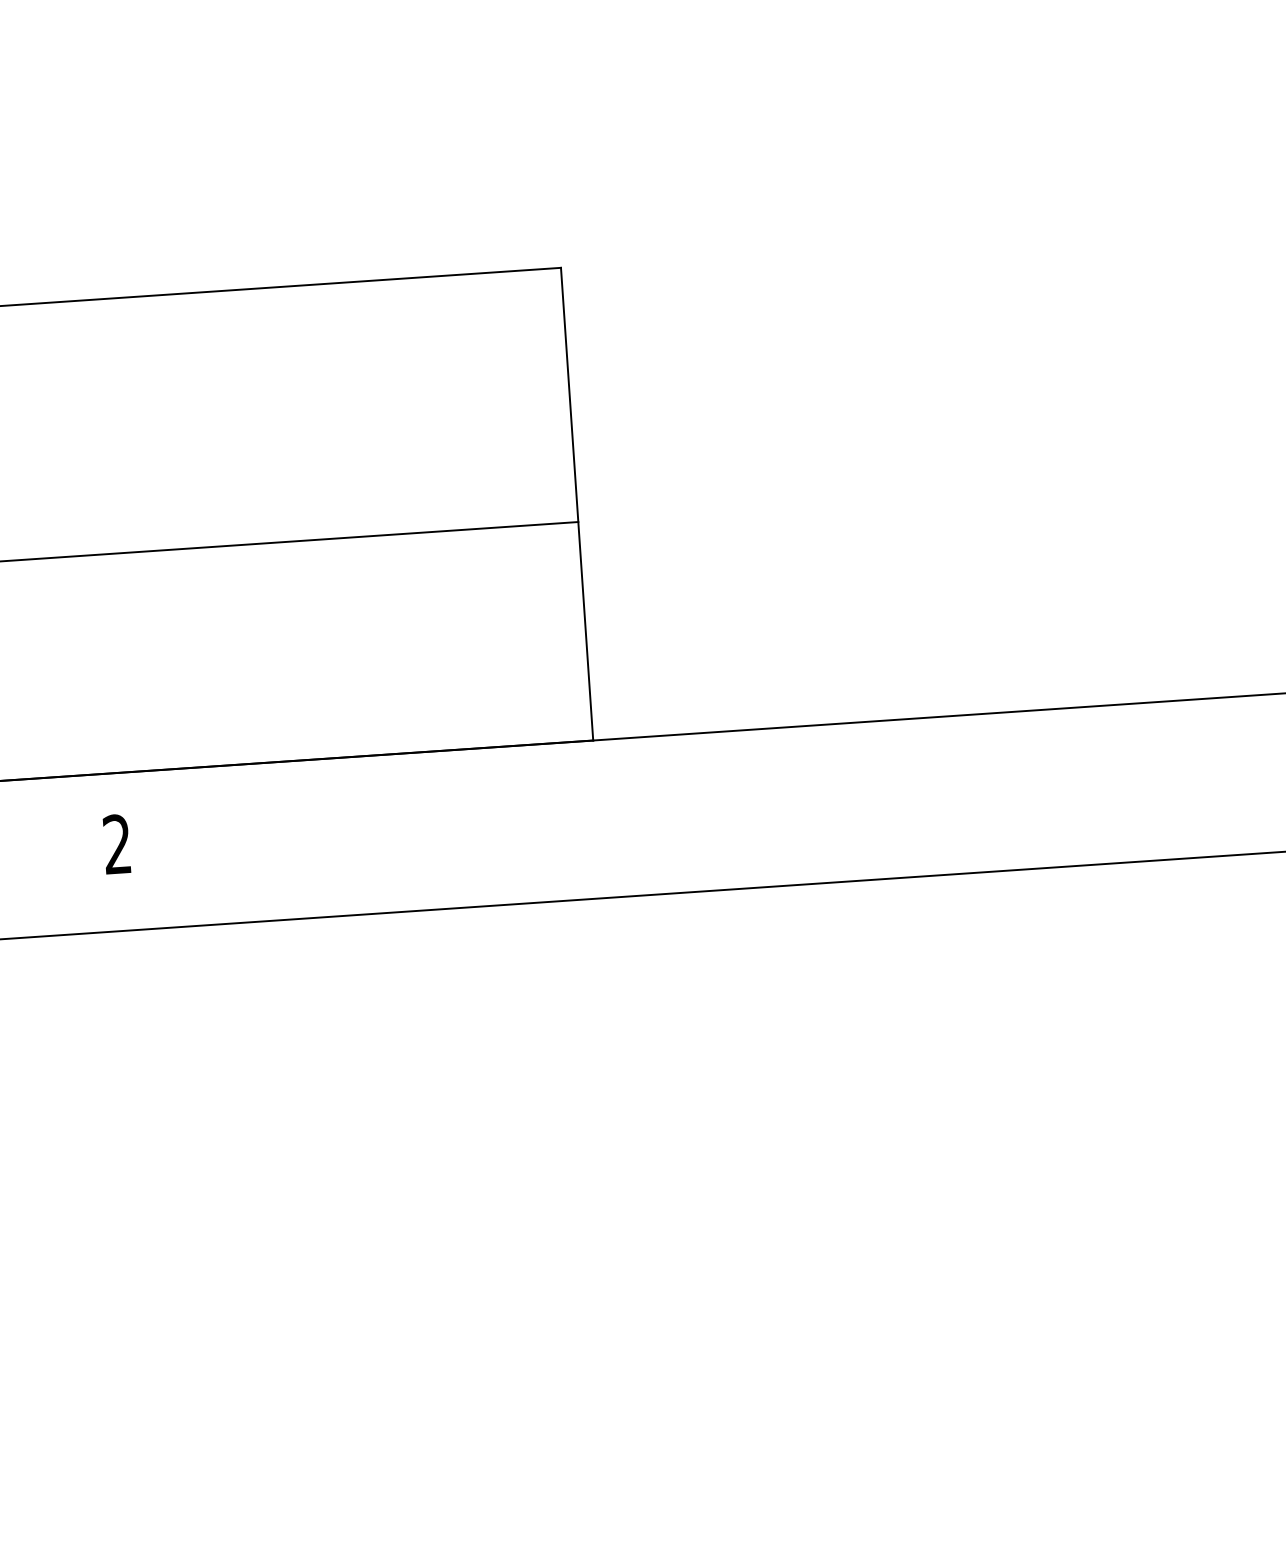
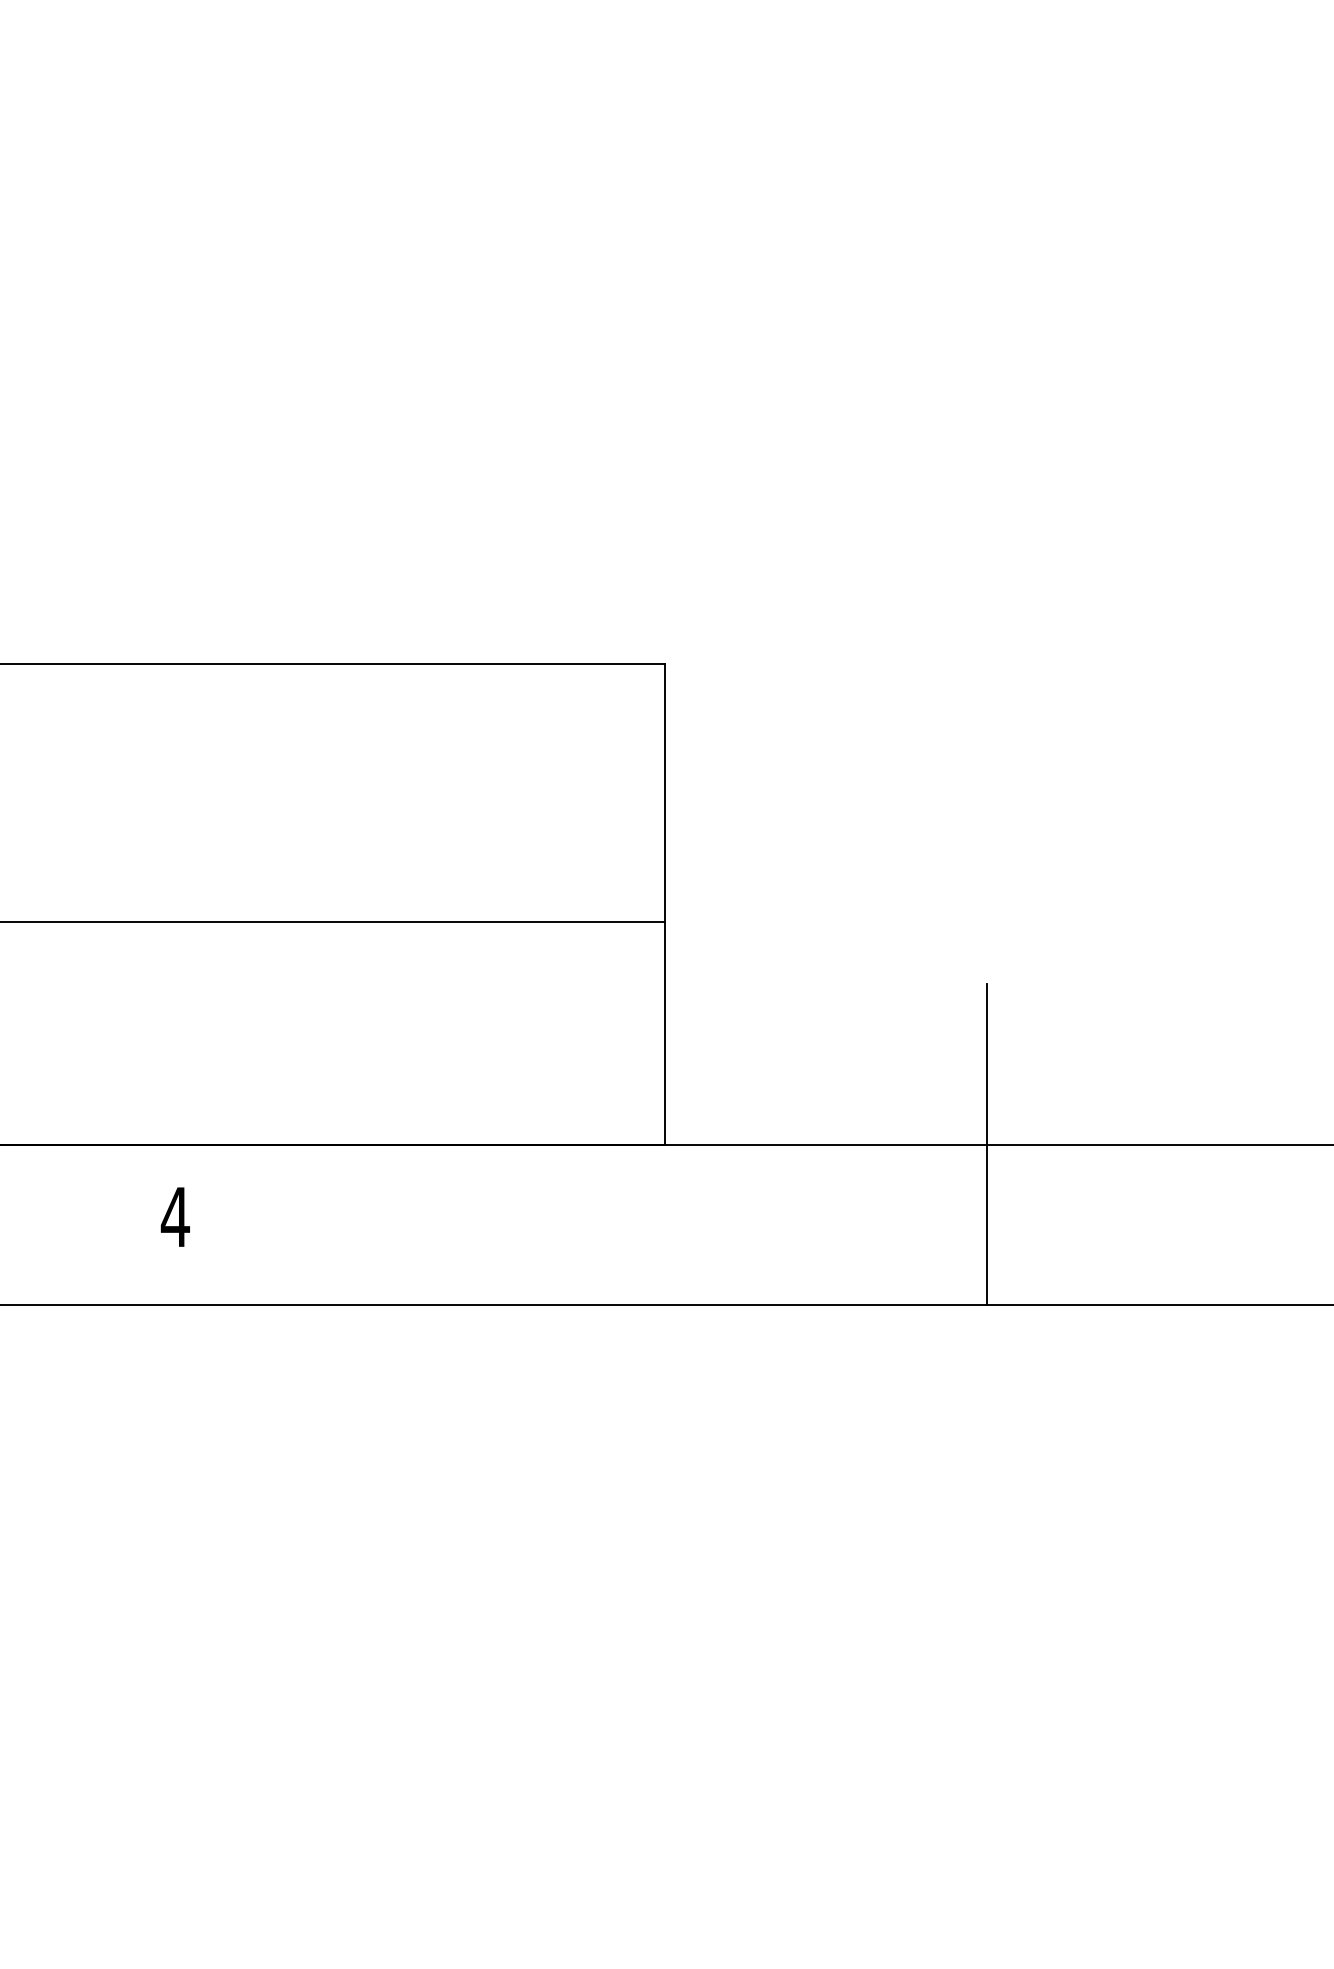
line: (909, 718) -> (986, 1144), added
text: (116, 843) -> (174, 1216), 2 -> 4

